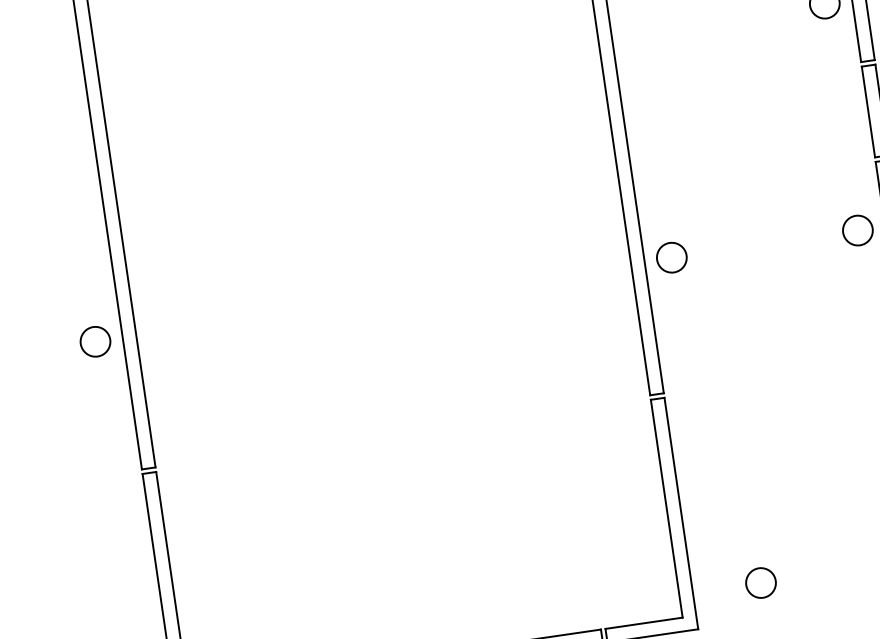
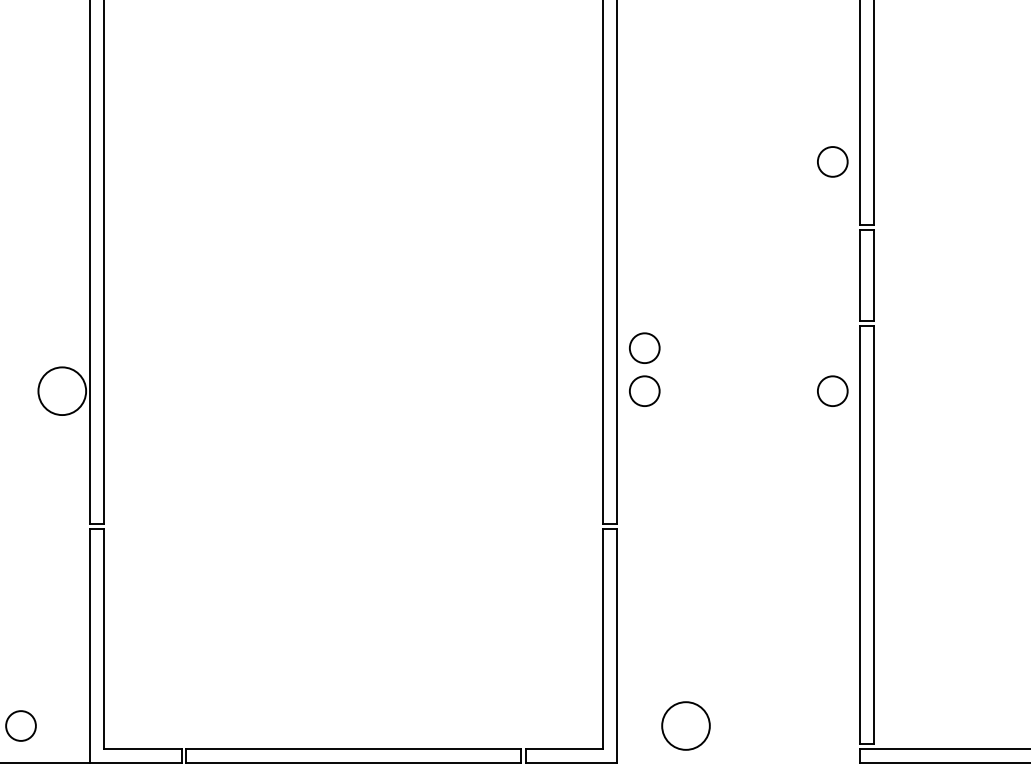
circle: (665, 214) -> (644, 347), added
circle: (95, 342) -> (62, 391), size x1.6
circle: (760, 582) -> (685, 725), size x1.6

